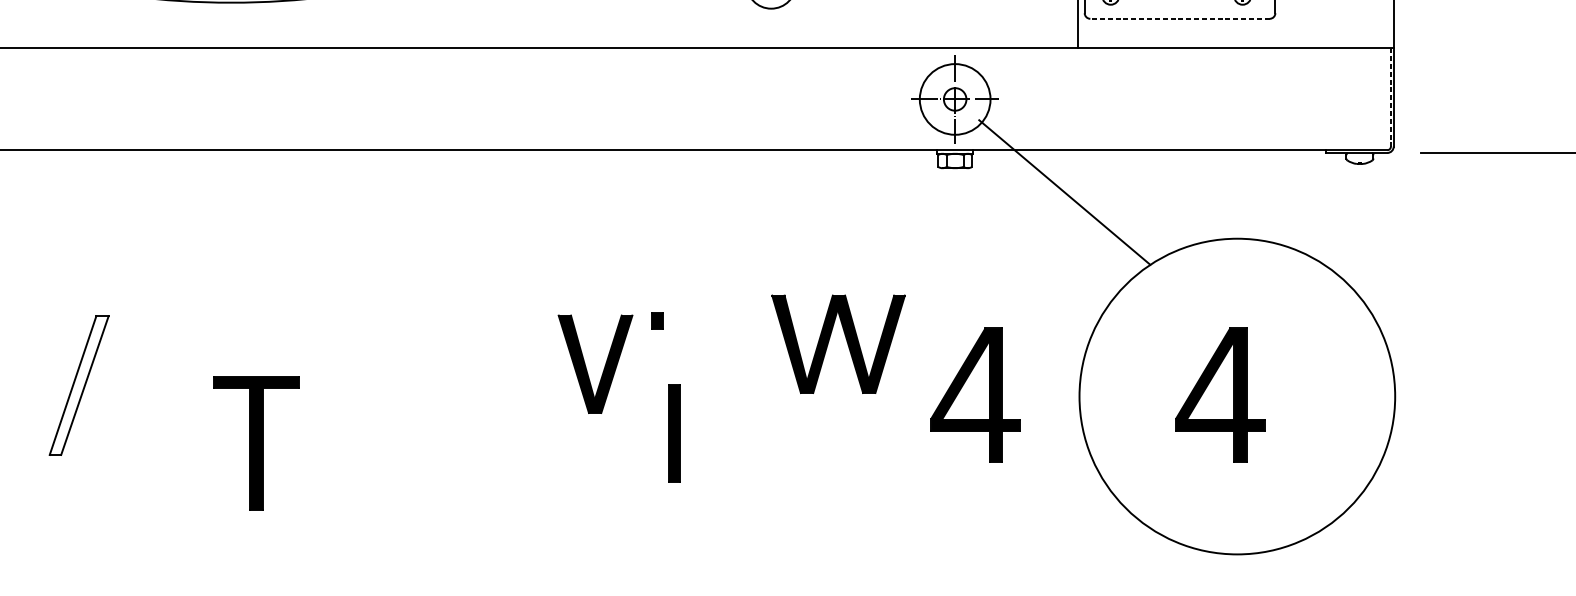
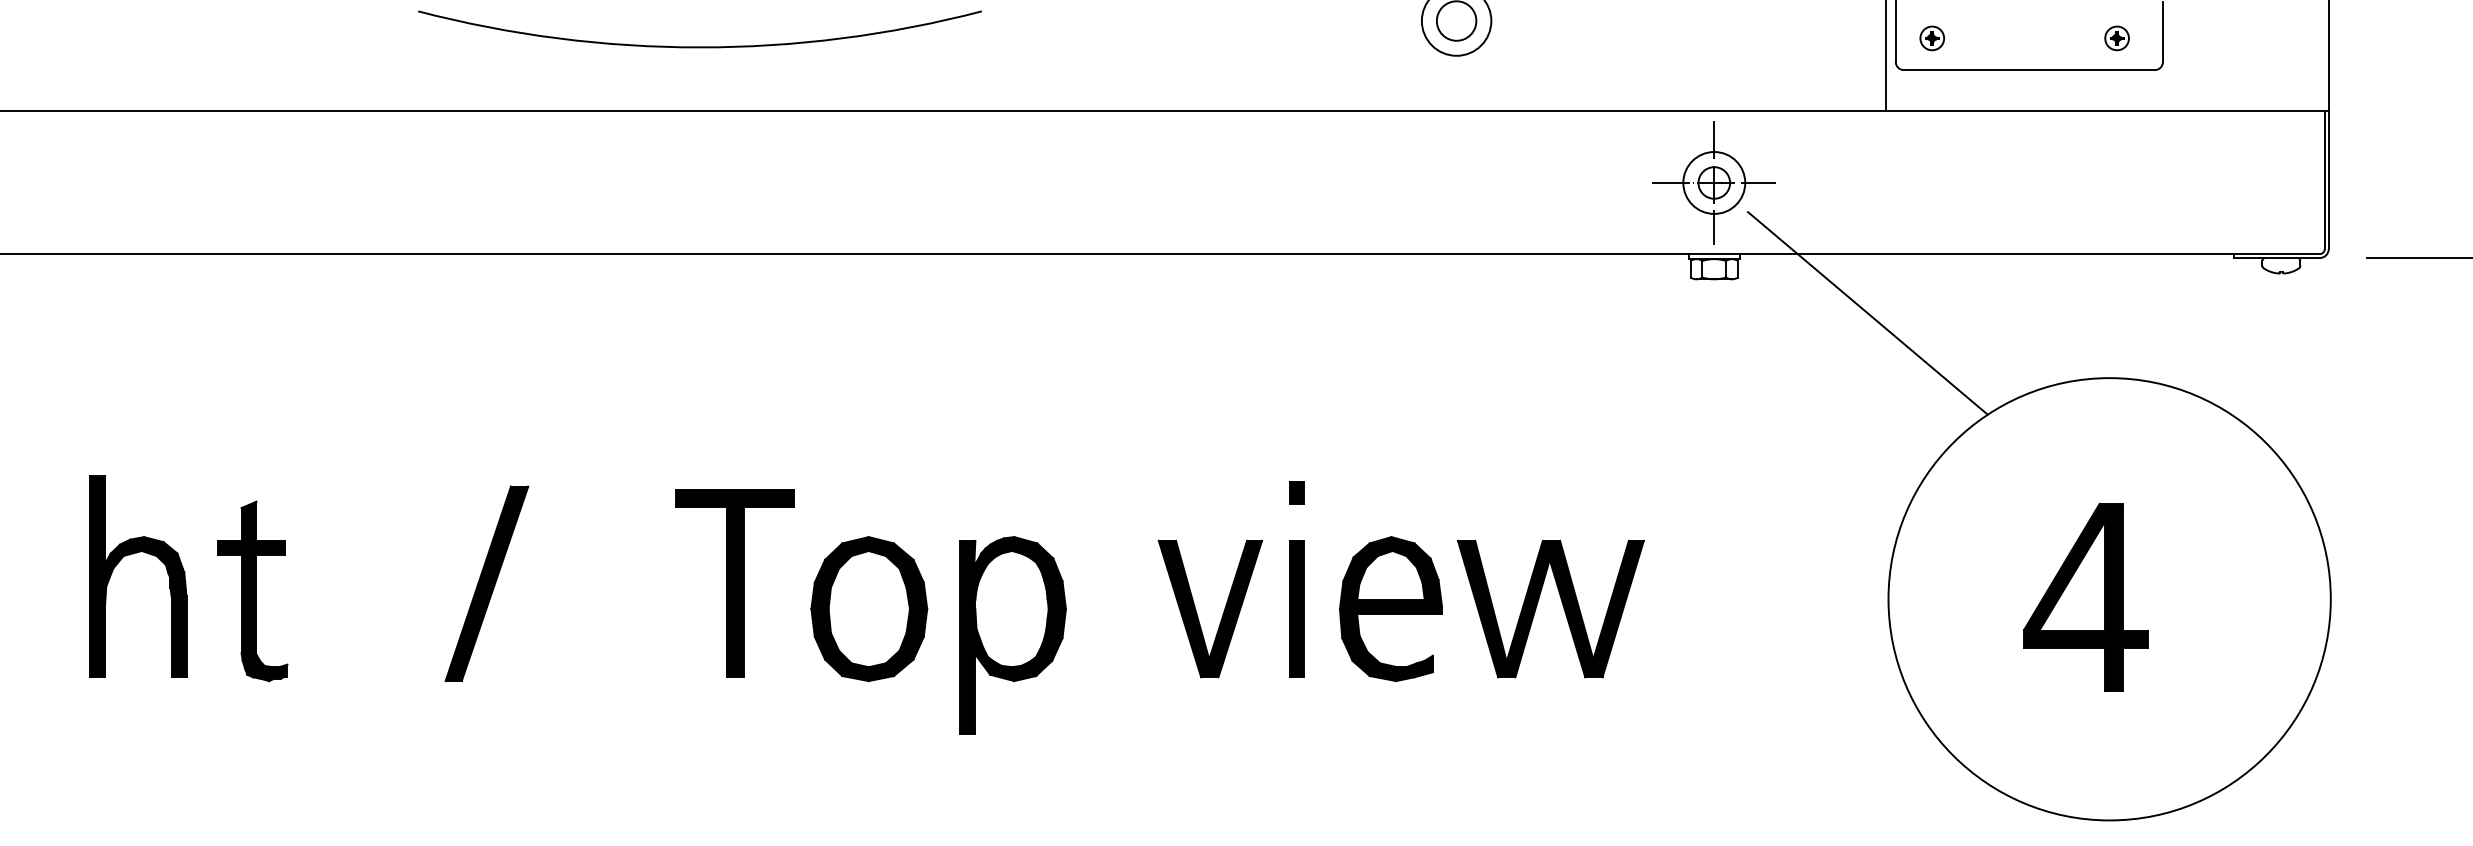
line: (1180, 19) -> (2029, 70), dashed -> solid
line: (1390, 97) -> (2324, 180), dashed -> solid
circle: (955, 99) -> (1714, 182), size x0.62
part: (846, 341) -> (1562, 605), moved
part: (586, 367) -> (1197, 613), moved
fill: (78, 385) -> (486, 583), added
part: (975, 394) -> (1742, 596), removed
part: (352, 403) -> (869, 609), added
part: (724, 403) -> (1390, 609), added
part: (454, 422) -> (1012, 635), added
part: (674, 433) -> (1296, 608), moved
part: (255, 443) -> (734, 583), moved

